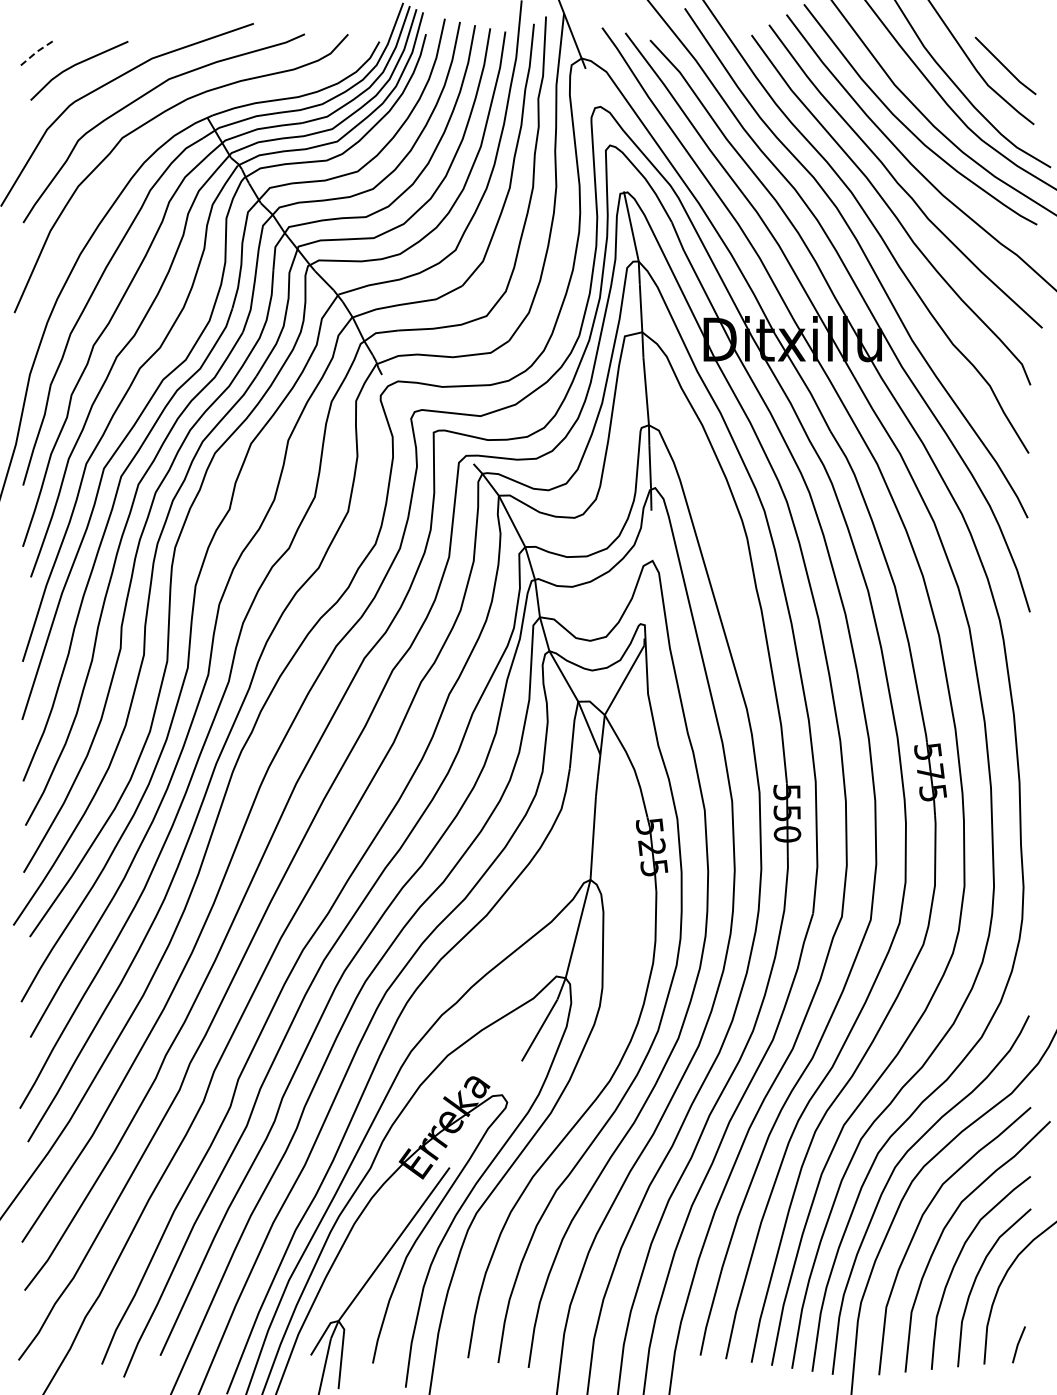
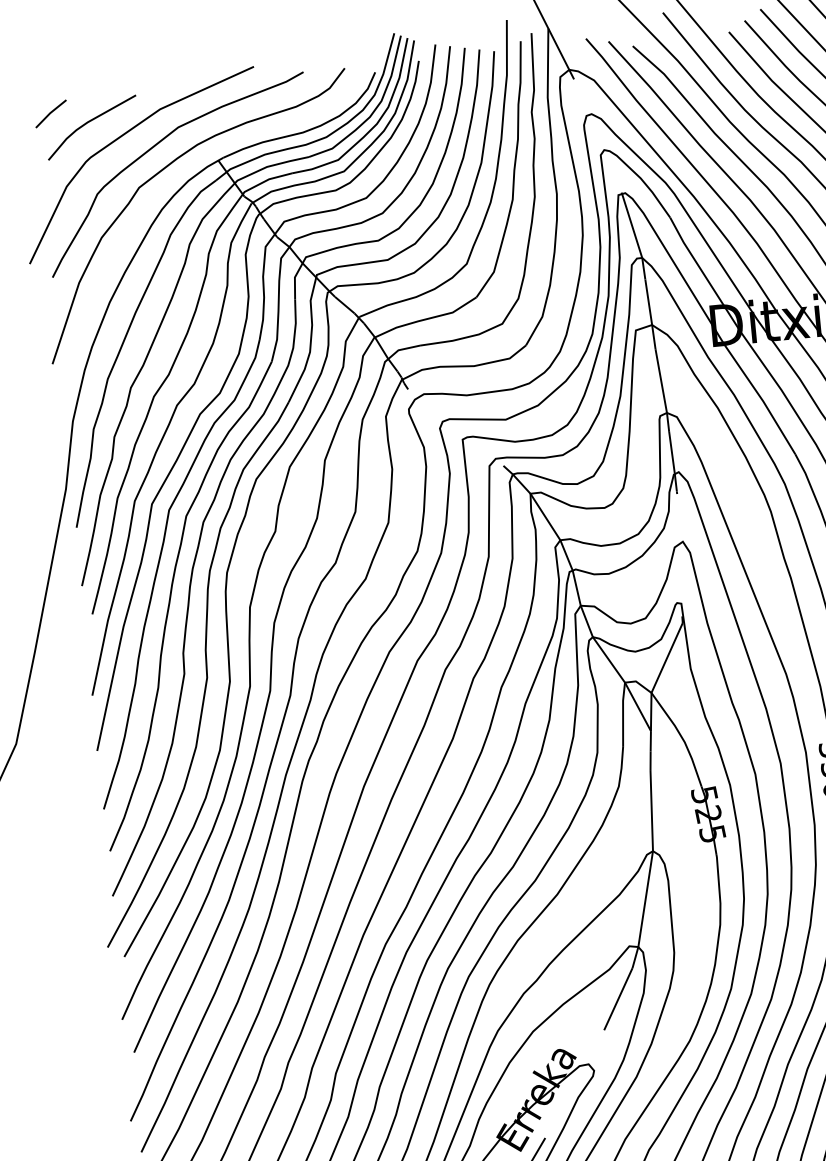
line: (37, 51) -> (50, 113), dashed -> solid

